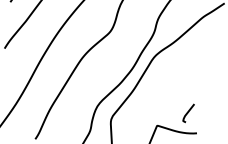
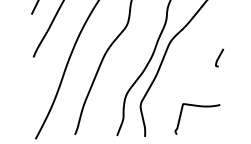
curve: (188, 112) -> (219, 57), moved

